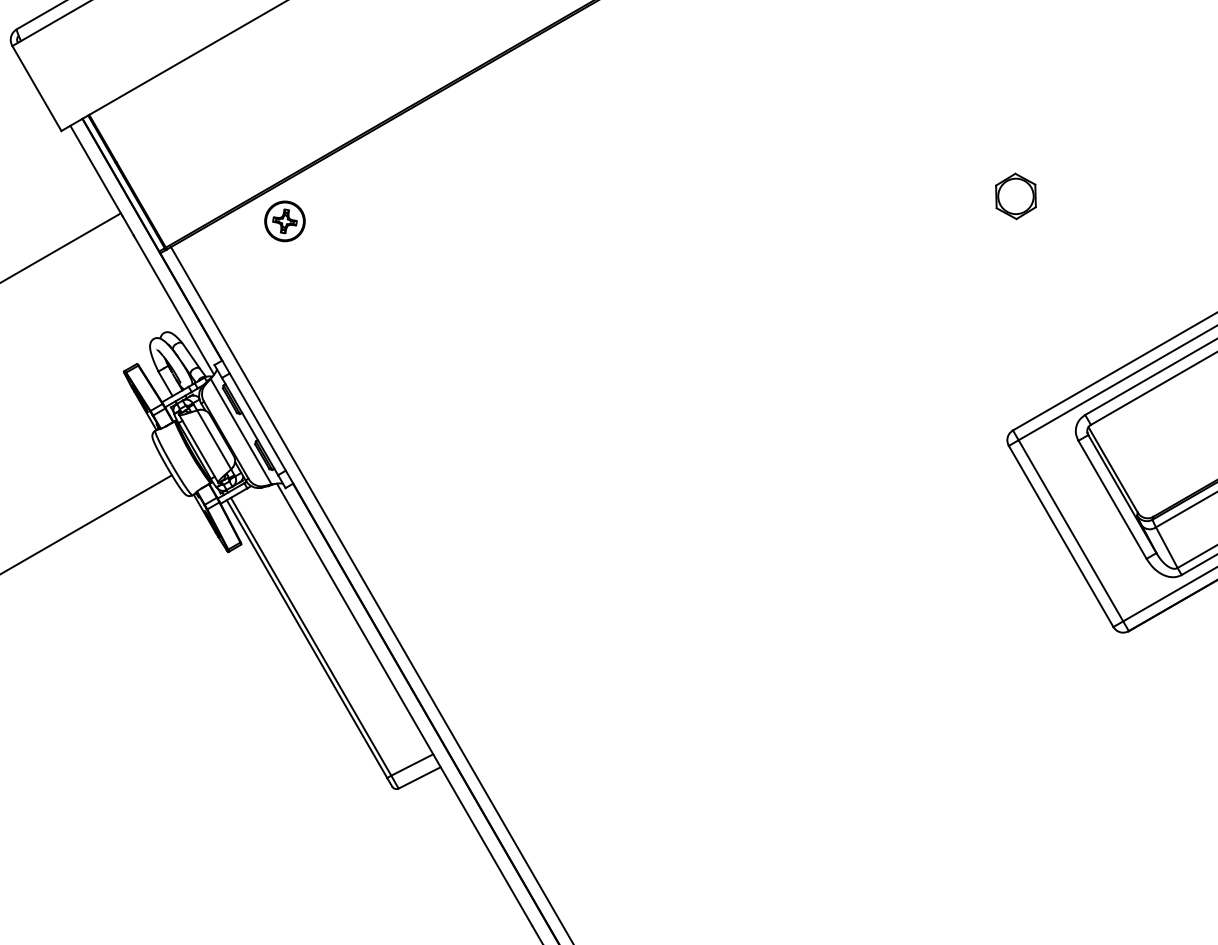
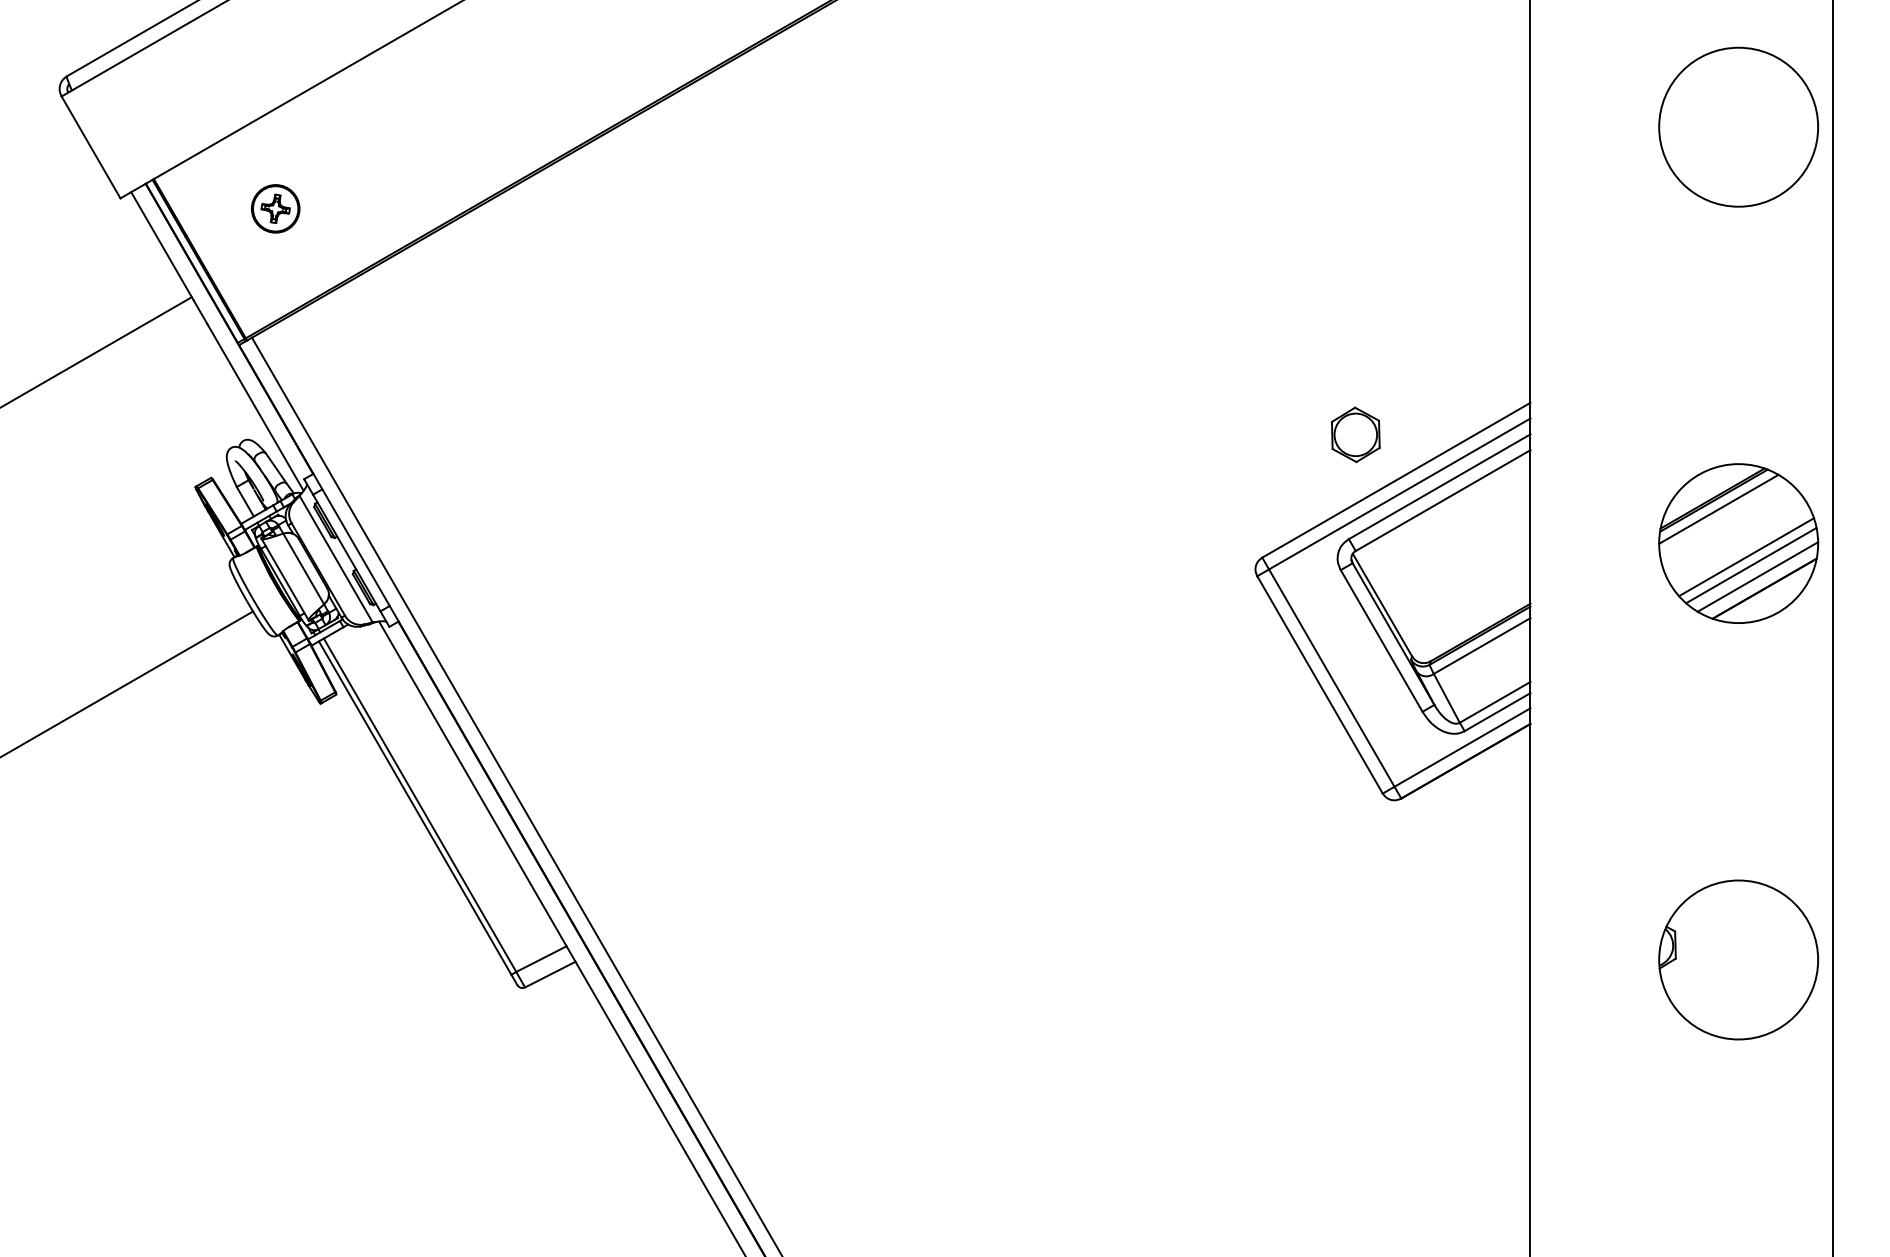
part: (1015, 196) -> (1355, 434), moved
part: (284, 221) -> (275, 208), moved

